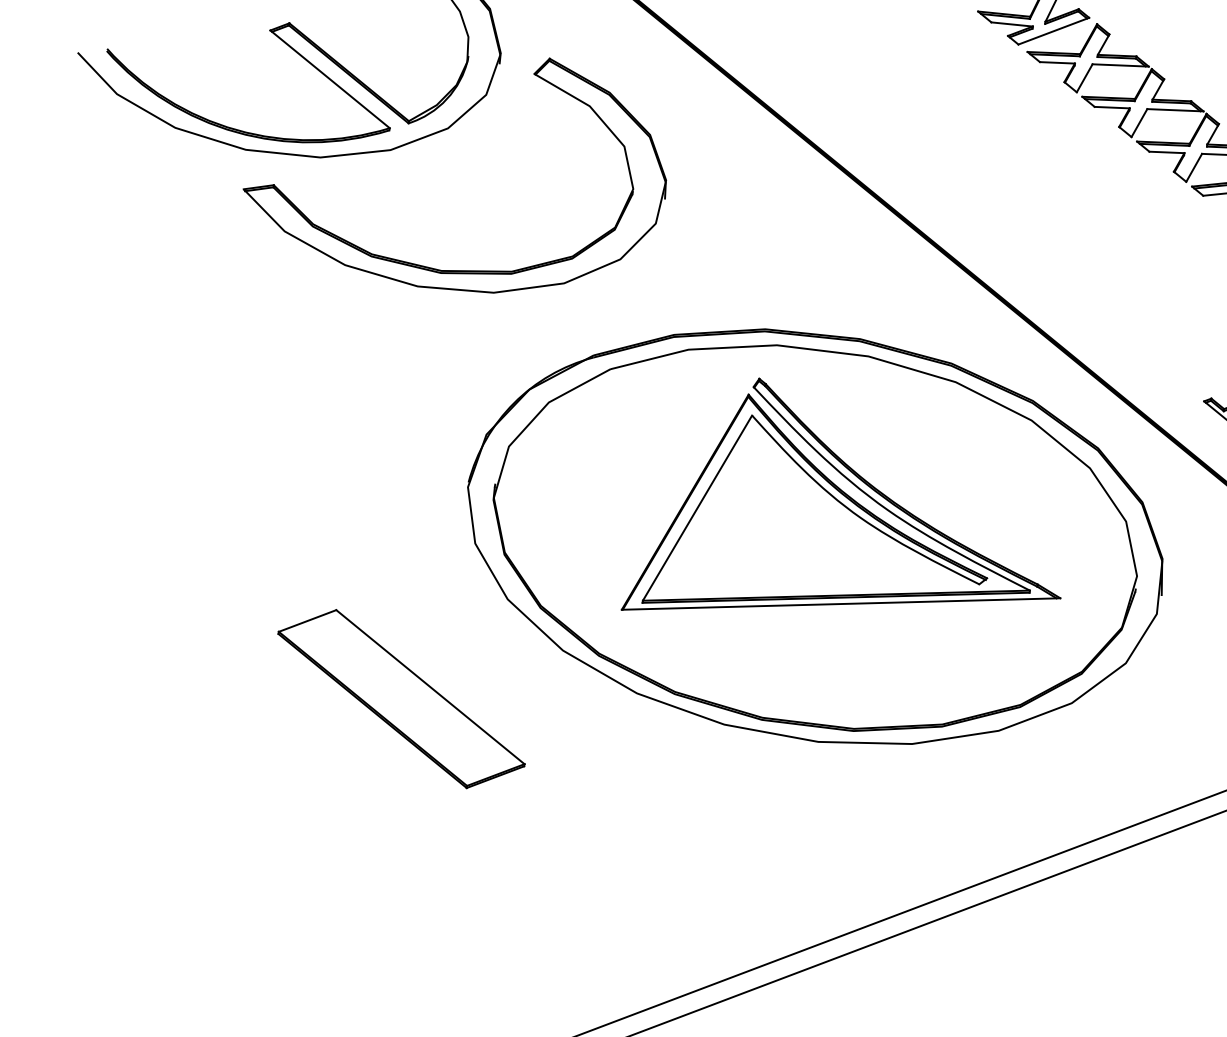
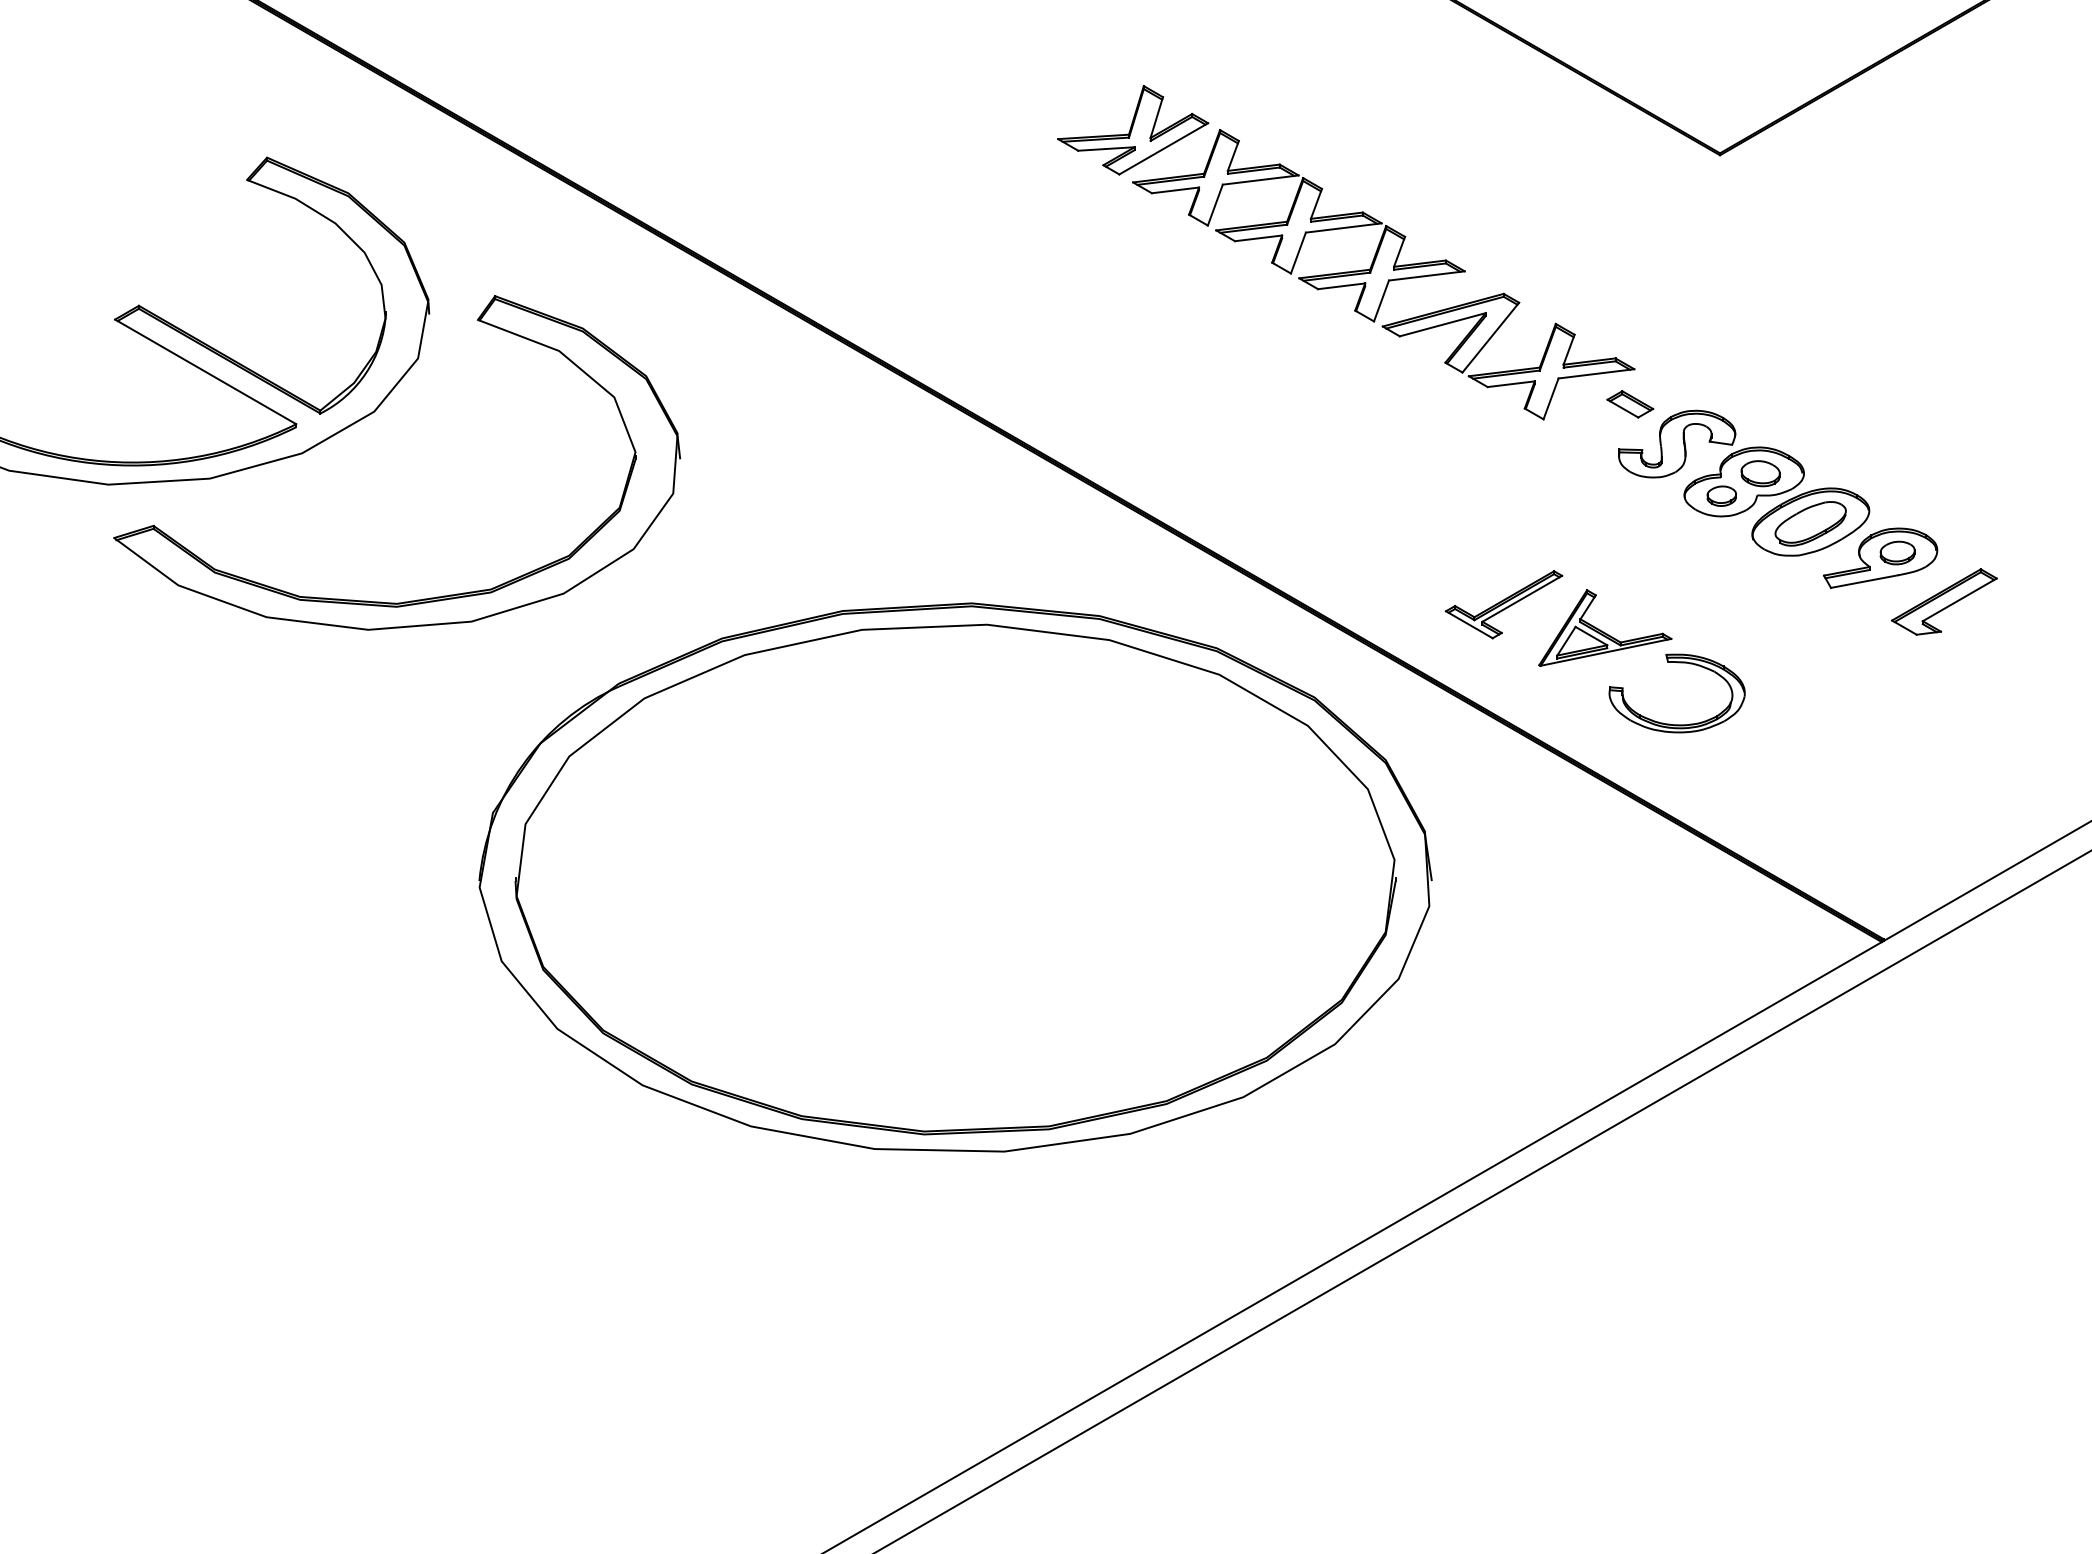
part: (857, 516) -> (1007, 841), removed
part: (401, 699) -> (437, 1185), removed

